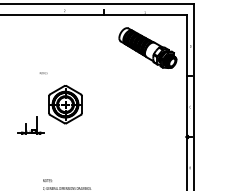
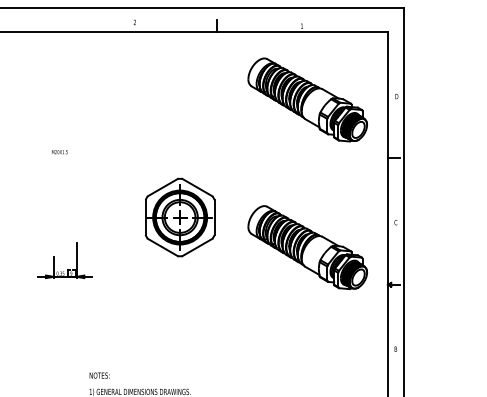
text: (43, 73) -> (59, 152), moved
part: (65, 104) -> (180, 217), moved
part: (147, 118) -> (306, 246), added

